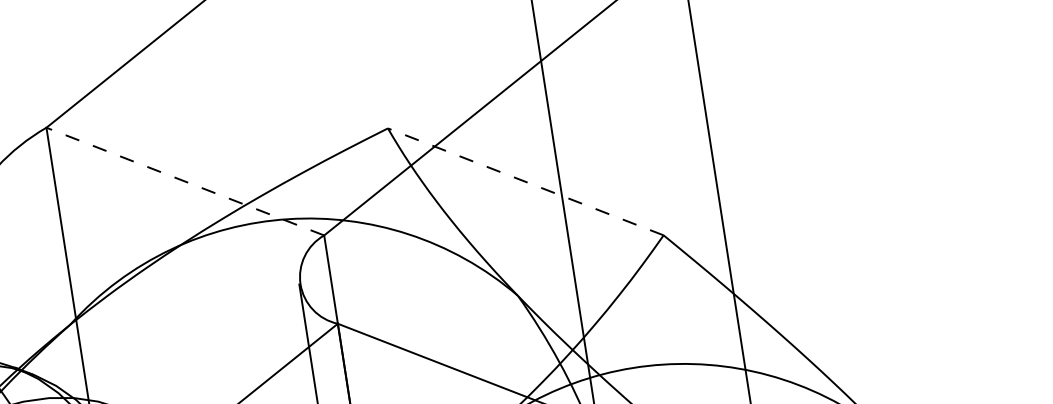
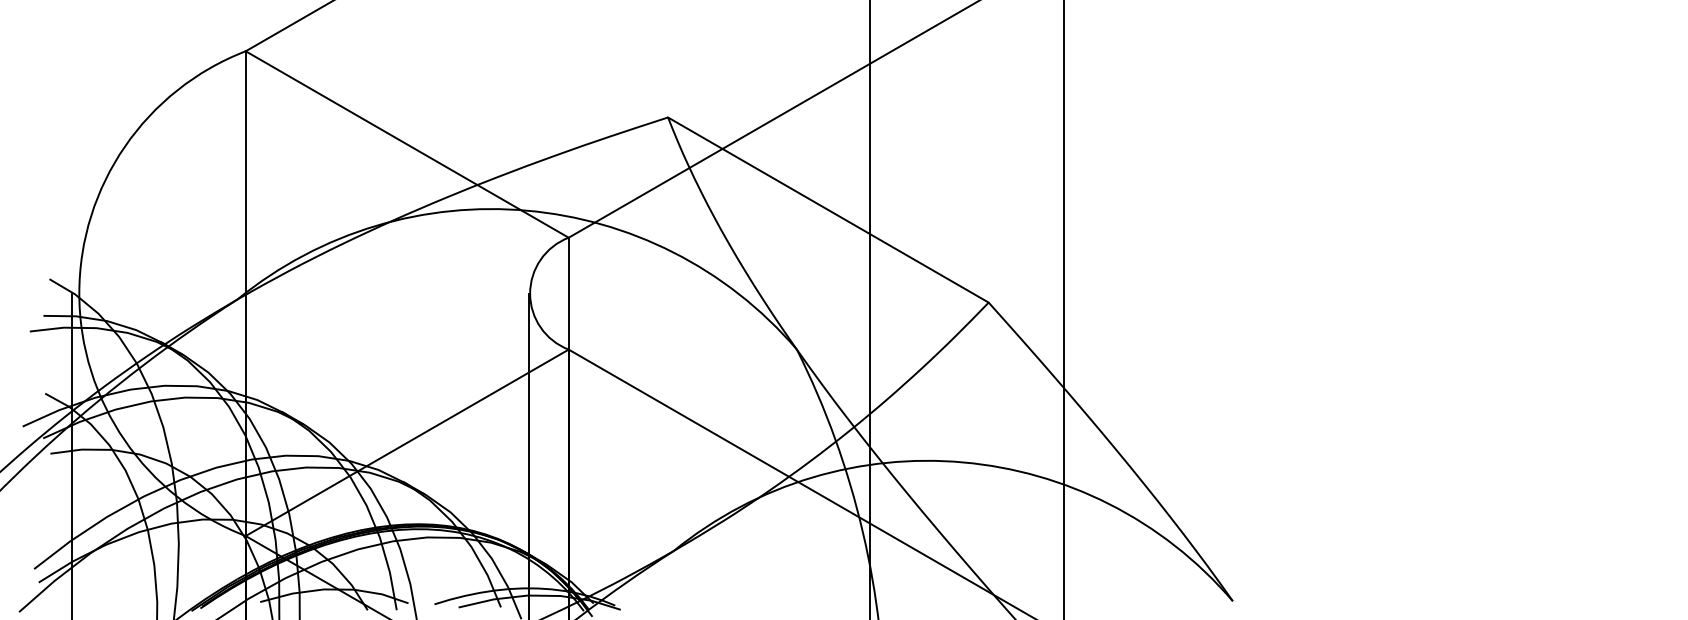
line: (184, 181) -> (406, 144), dashed -> solid
line: (525, 181) -> (827, 209), dashed -> solid

